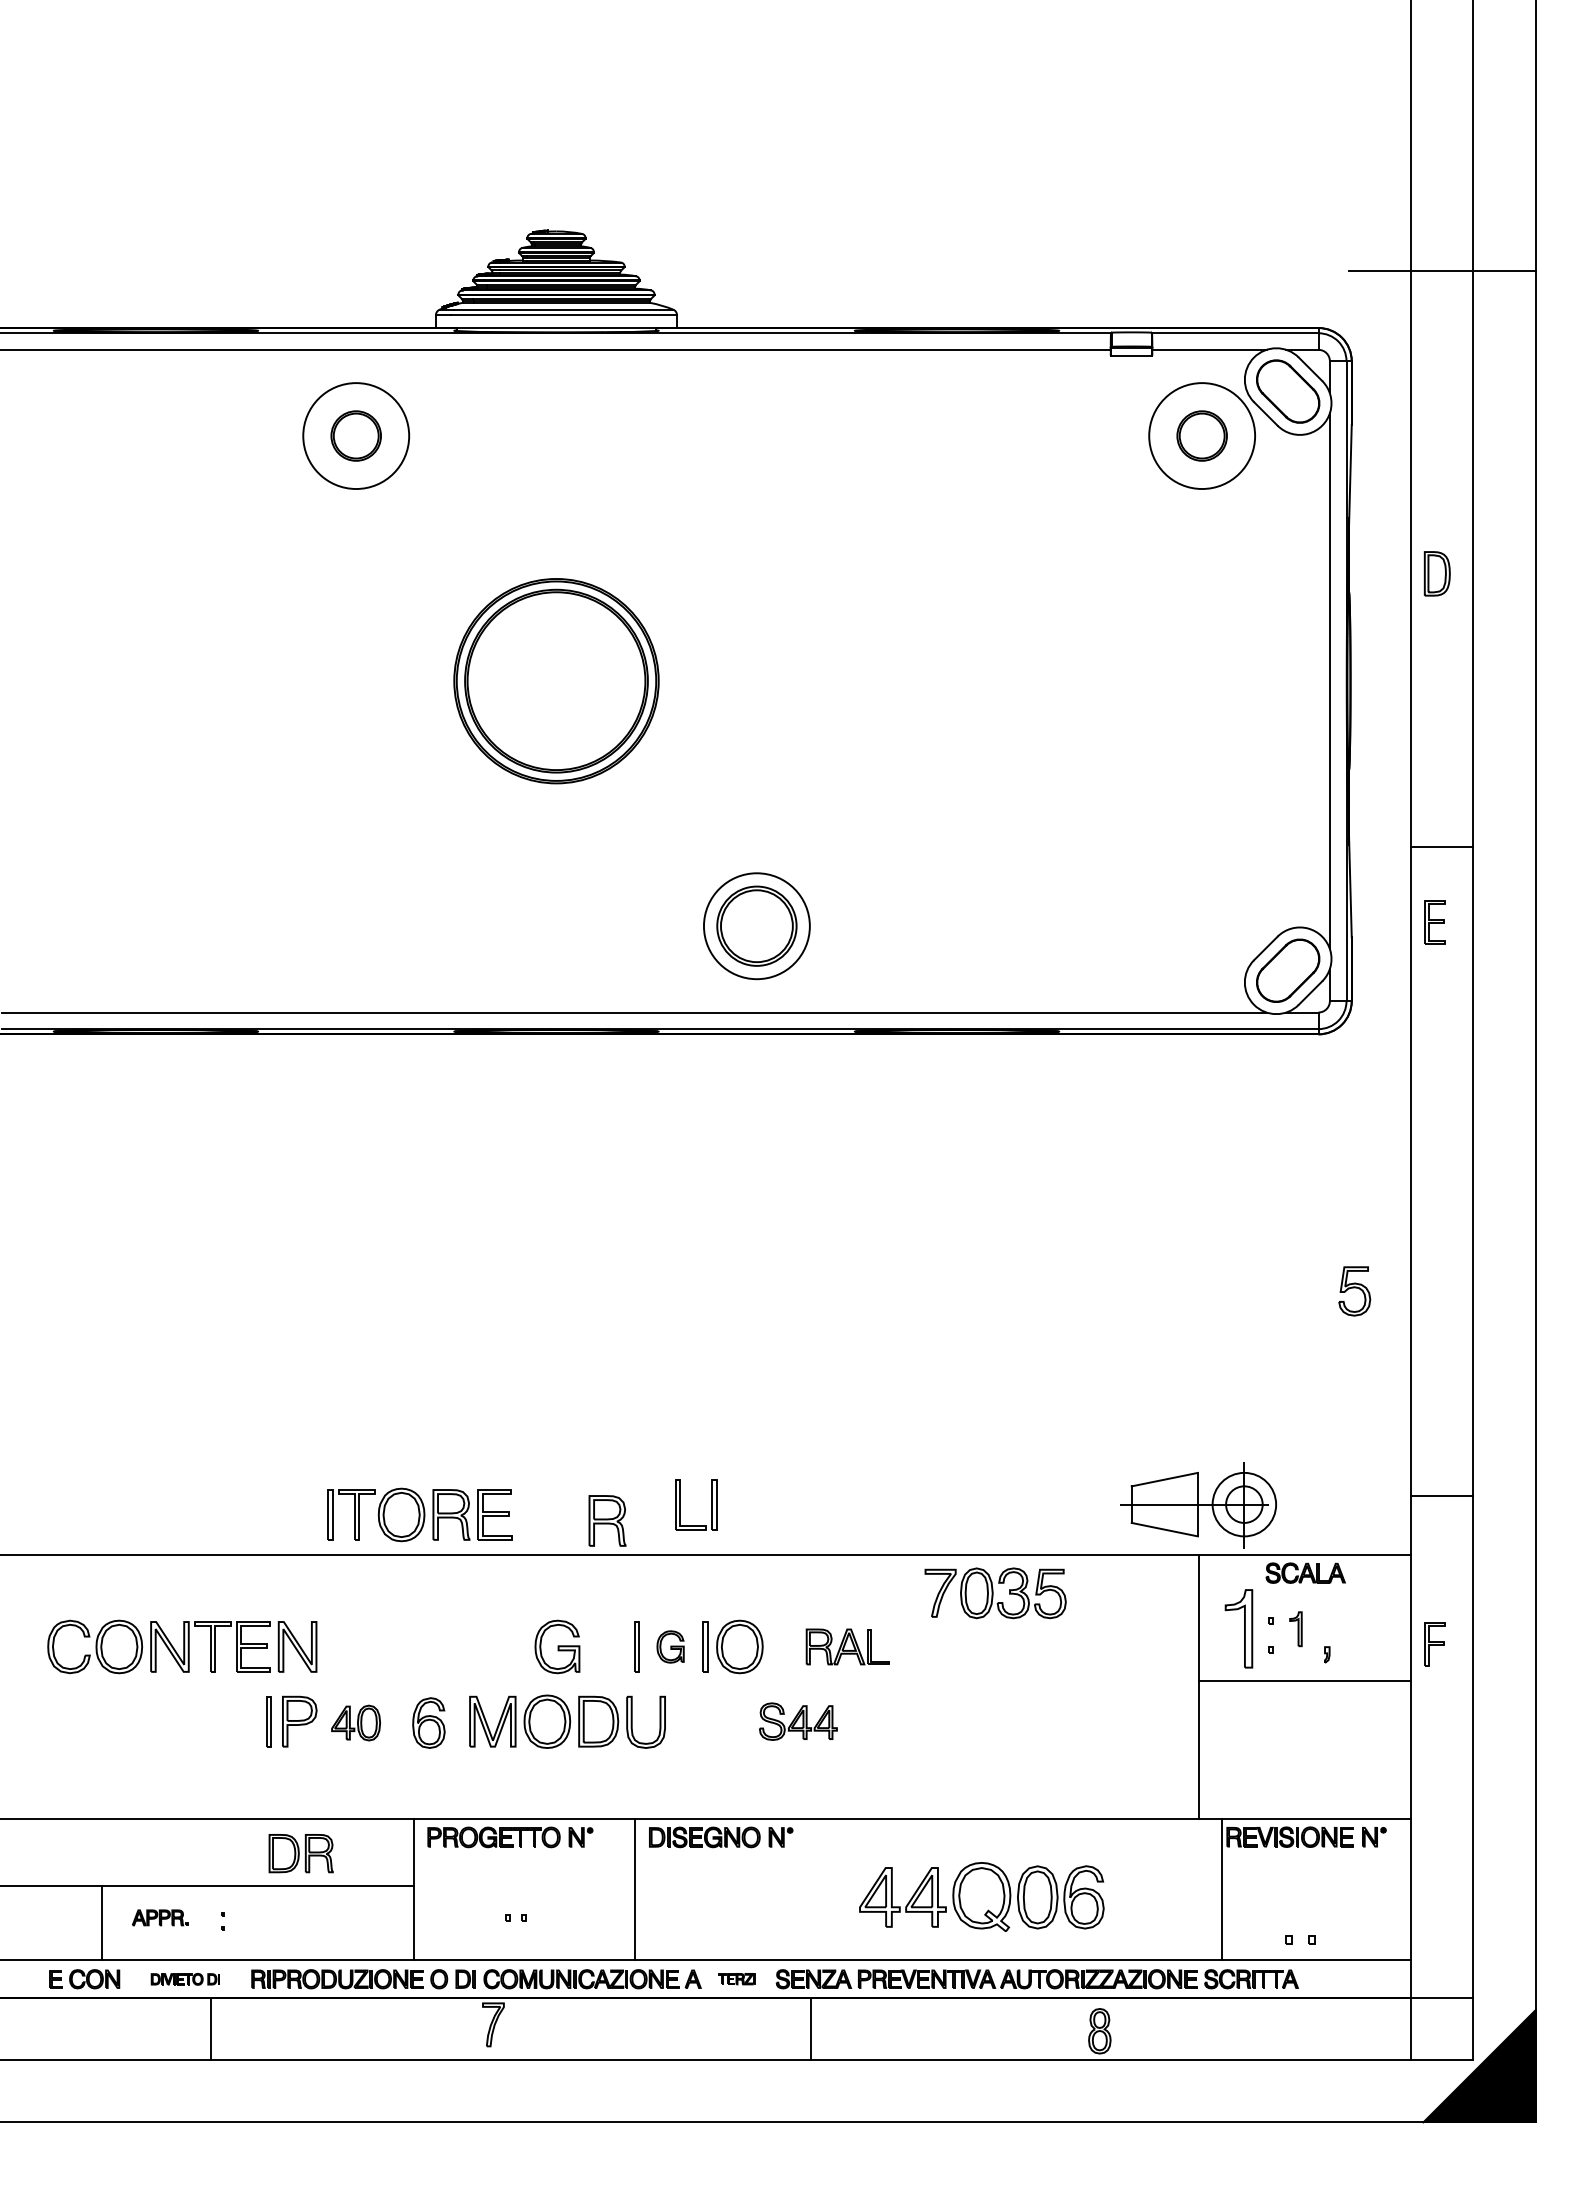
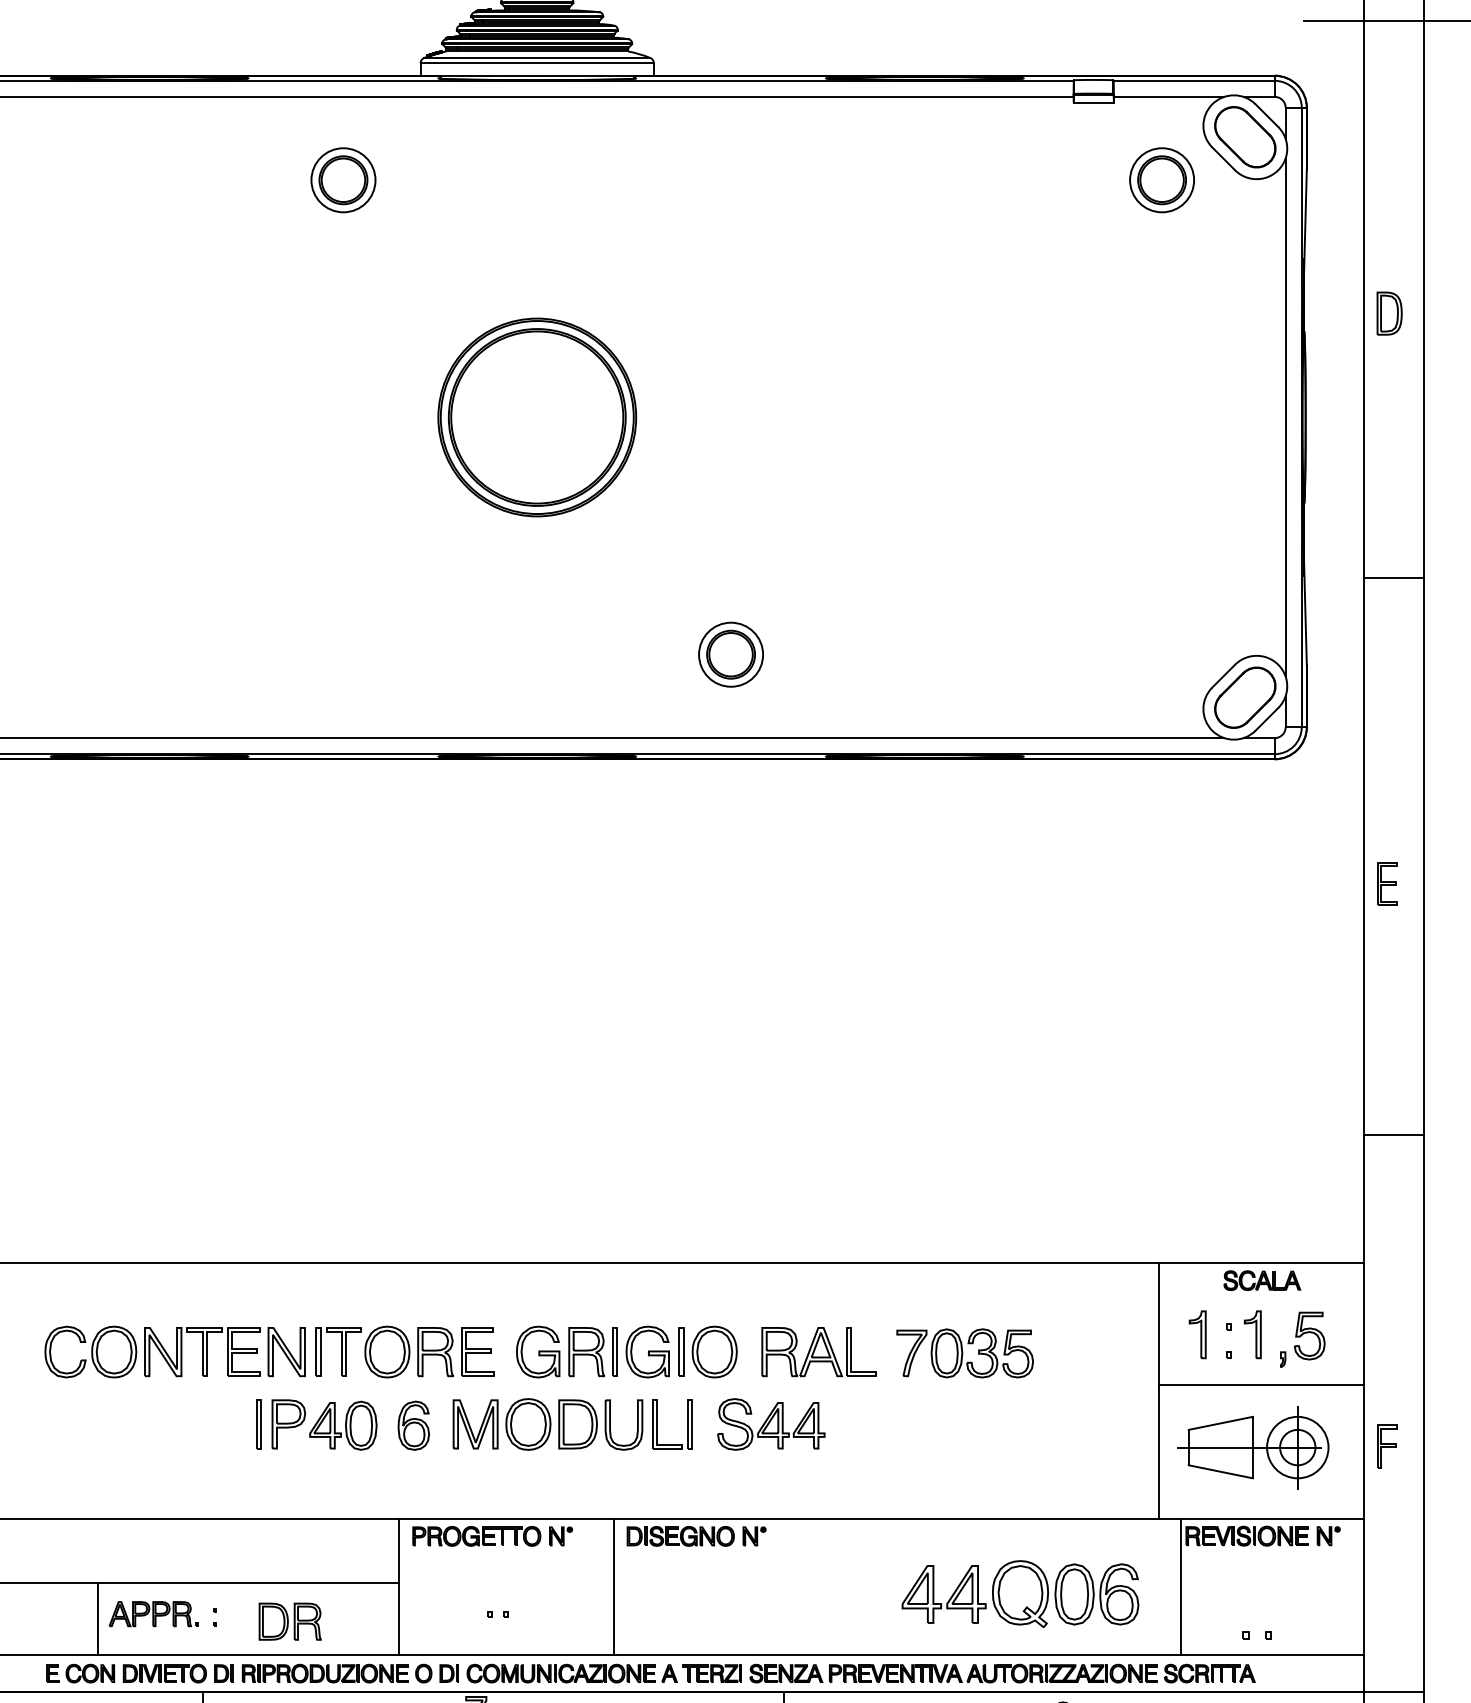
circle: (356, 435) -> (343, 179), size x0.62
circle: (1202, 435) -> (1162, 179), size x0.62
part: (1434, 922) -> (1386, 884), moved
part: (756, 926) -> (730, 654), size x0.62
part: (1354, 1291) -> (1309, 1336), moved
line: (1441, 1496) -> (1393, 1134), moved
part: (711, 1504) -> (687, 1424), moved
part: (1198, 1505) -> (1253, 1448), moved
part: (419, 1514) -> (404, 1351), moved
part: (607, 1520) -> (586, 1351), moved
part: (995, 1593) -> (964, 1353), moved
part: (1238, 1629) -> (1197, 1335), size x0.62
part: (1295, 1629) -> (1252, 1335), size x1.43
part: (1434, 1644) -> (1386, 1446), moved
part: (670, 1646) -> (647, 1351), size x1.67
part: (847, 1646) -> (818, 1351), size x1.43
part: (798, 1721) -> (771, 1424), size x1.43
part: (355, 1722) -> (342, 1425), size x1.43
part: (300, 1853) -> (289, 1621), moved
part: (981, 1896) -> (1020, 1593), moved
part: (159, 1917) -> (153, 1613), size x1.67
part: (736, 1978) -> (711, 1672), size x1.67
part: (185, 1979) -> (178, 1673), size x1.67

